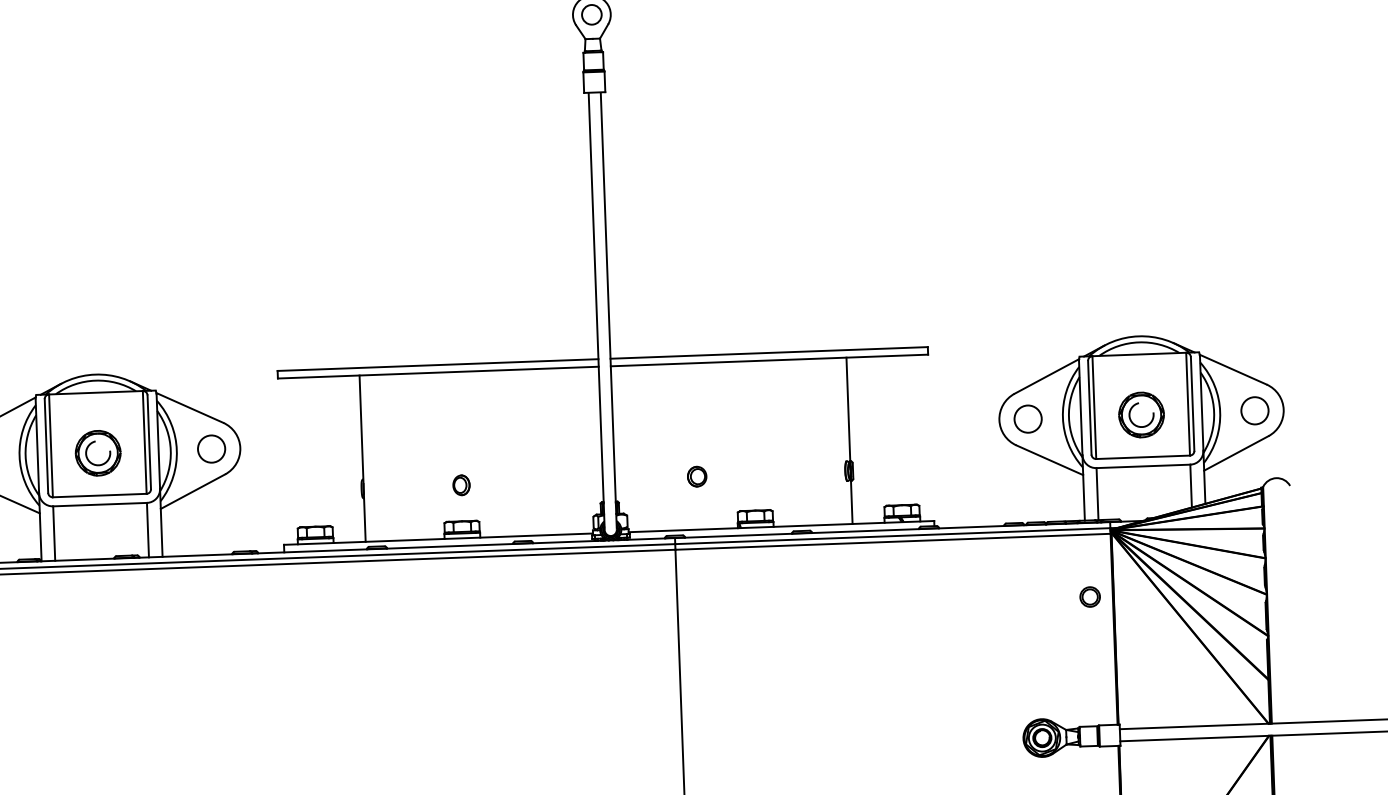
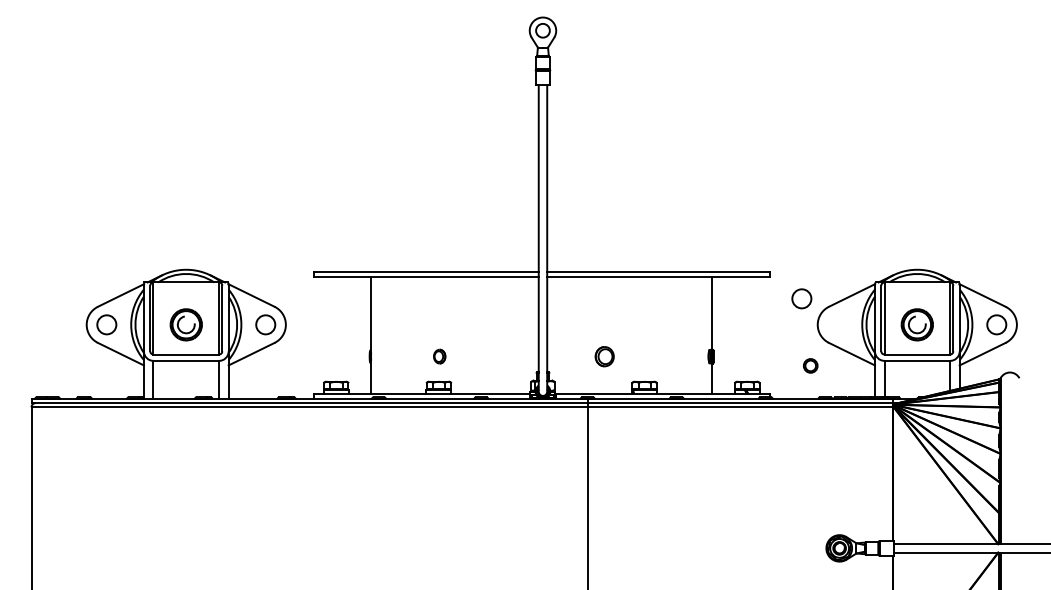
circle: (1027, 418) -> (801, 298), moved
part: (696, 476) -> (604, 356), size x1.4
circle: (1089, 596) -> (810, 365), moved

